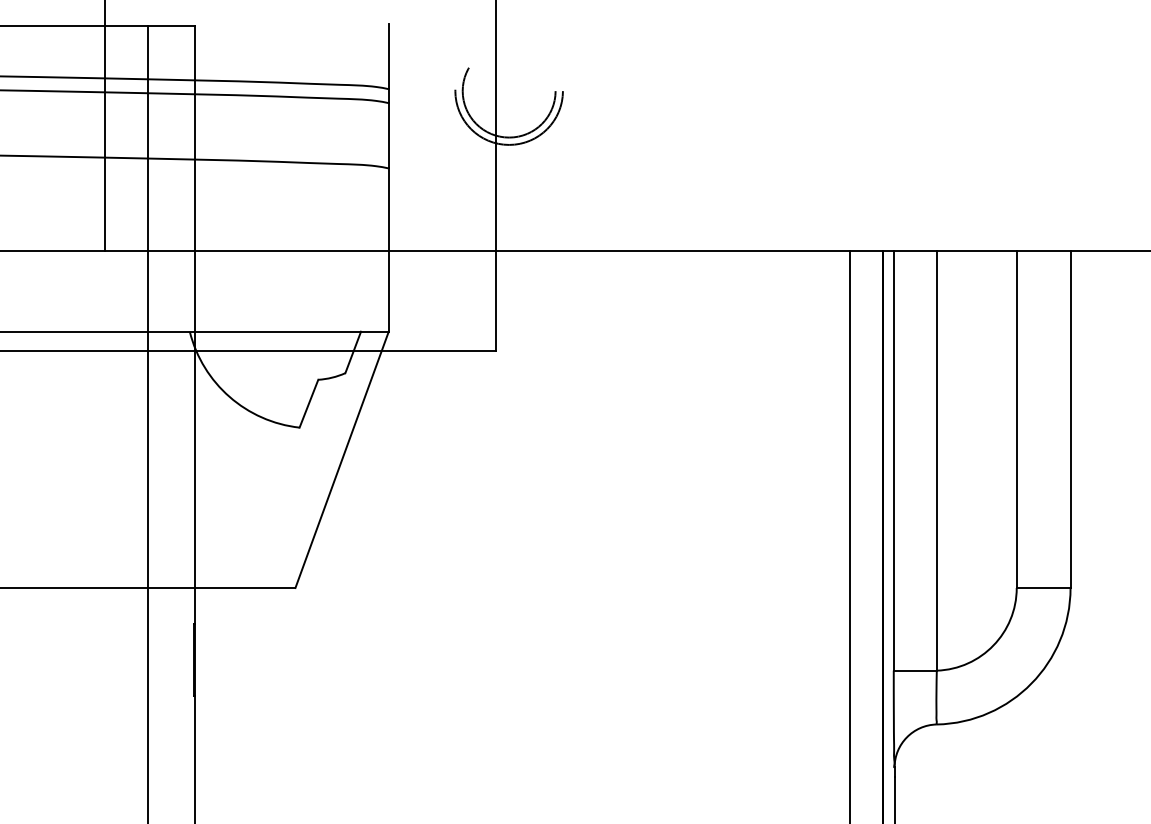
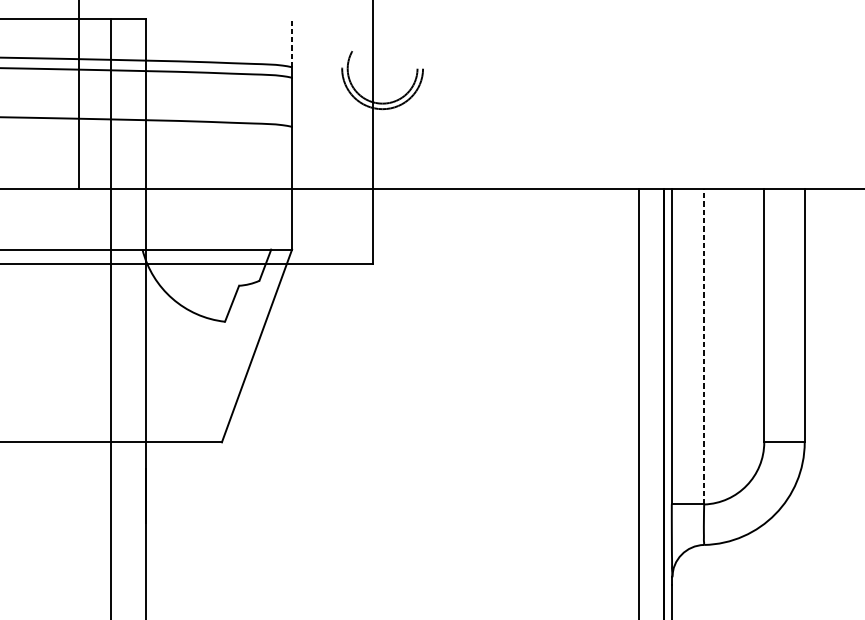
line: (388, 56) -> (291, 42), solid -> dashed
line: (936, 460) -> (703, 346), solid -> dashed

